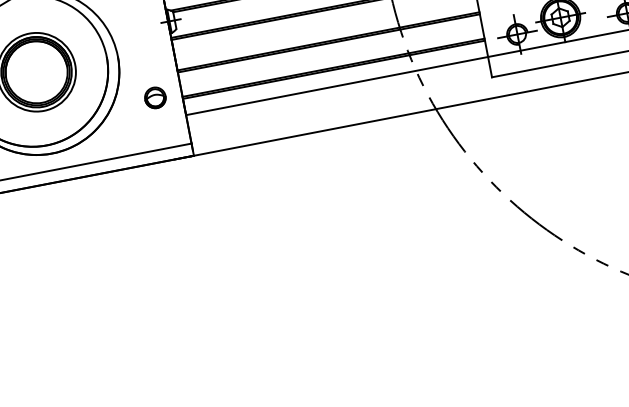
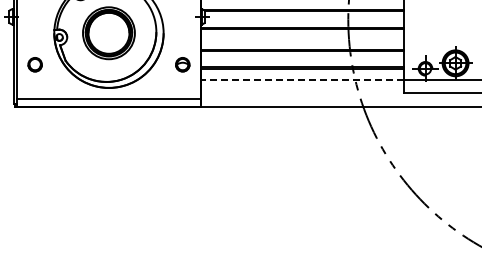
line: (337, 85) -> (302, 79), solid -> dashed

